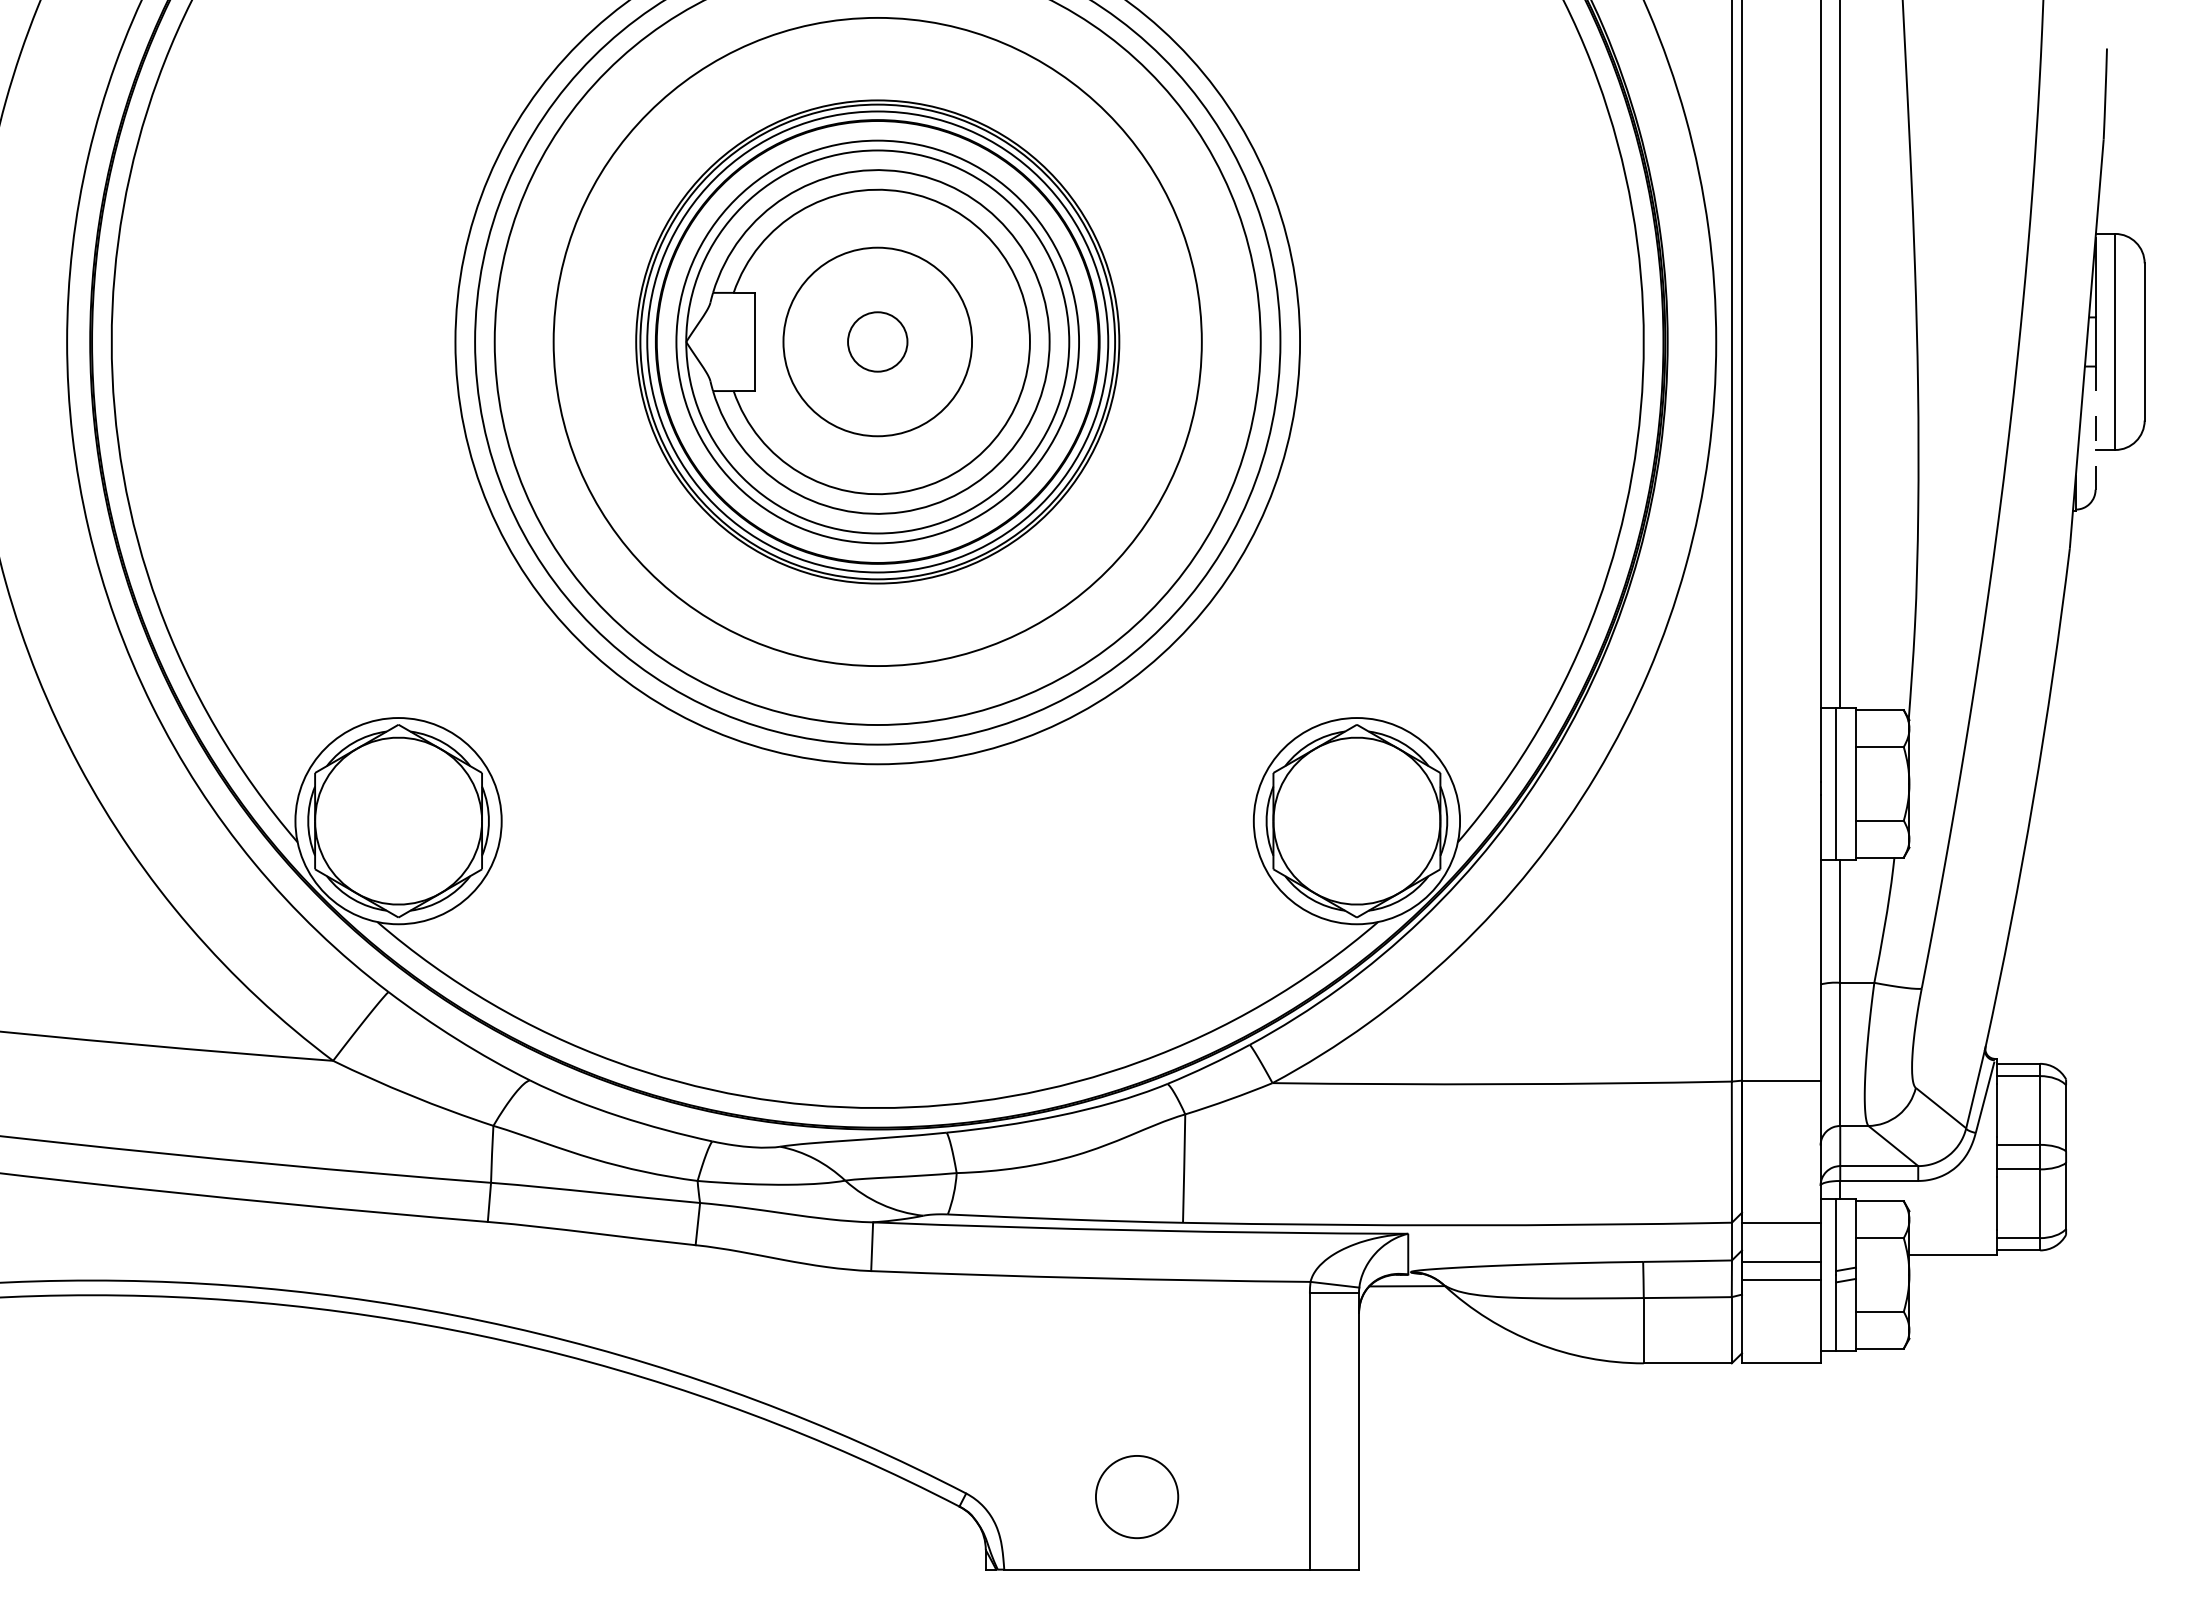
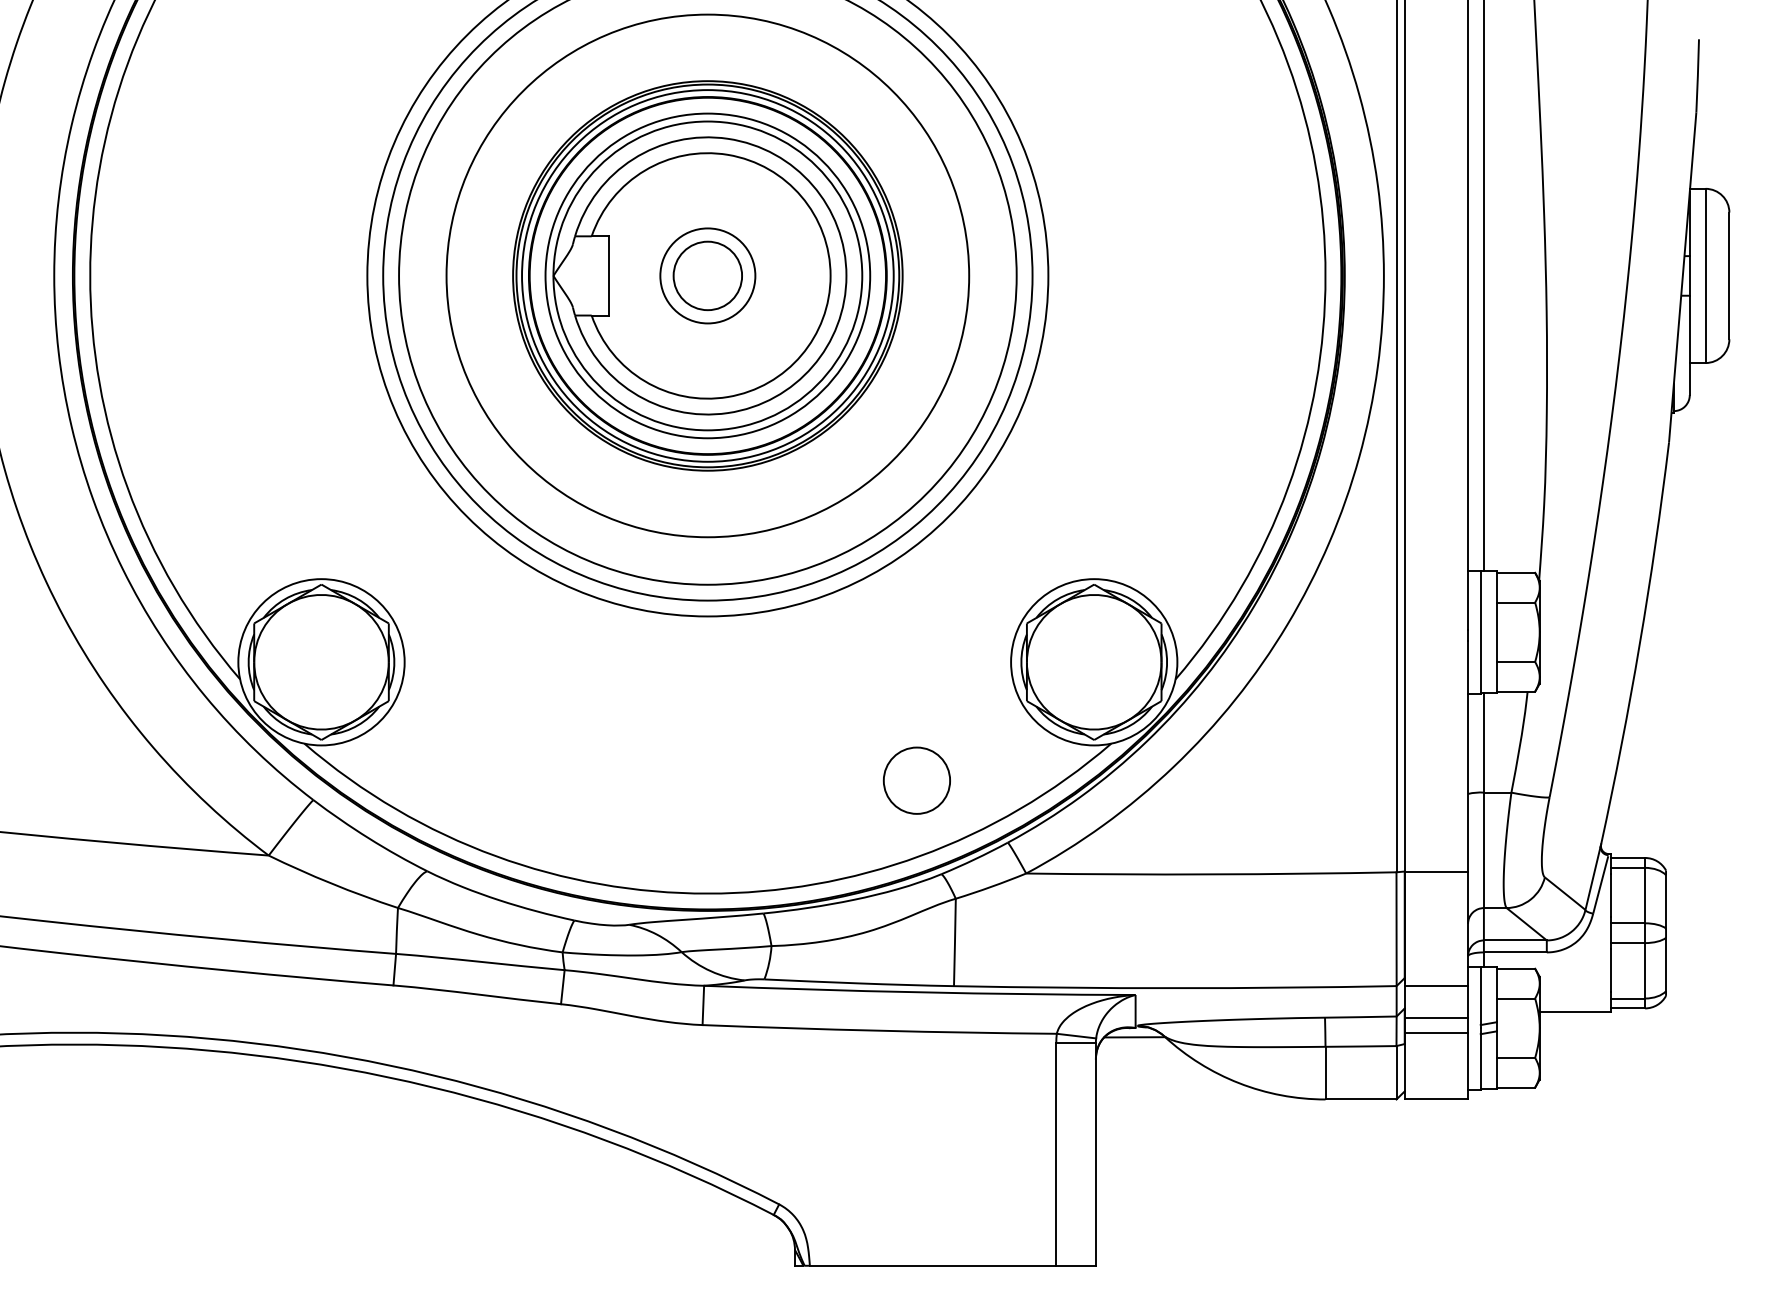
circle: (877, 341) -> (707, 275), size x0.62
circle: (877, 341) -> (707, 275), size x1.43
line: (2095, 428) -> (1689, 345), dashed -> solid
circle: (1137, 1497) -> (917, 781), moved

